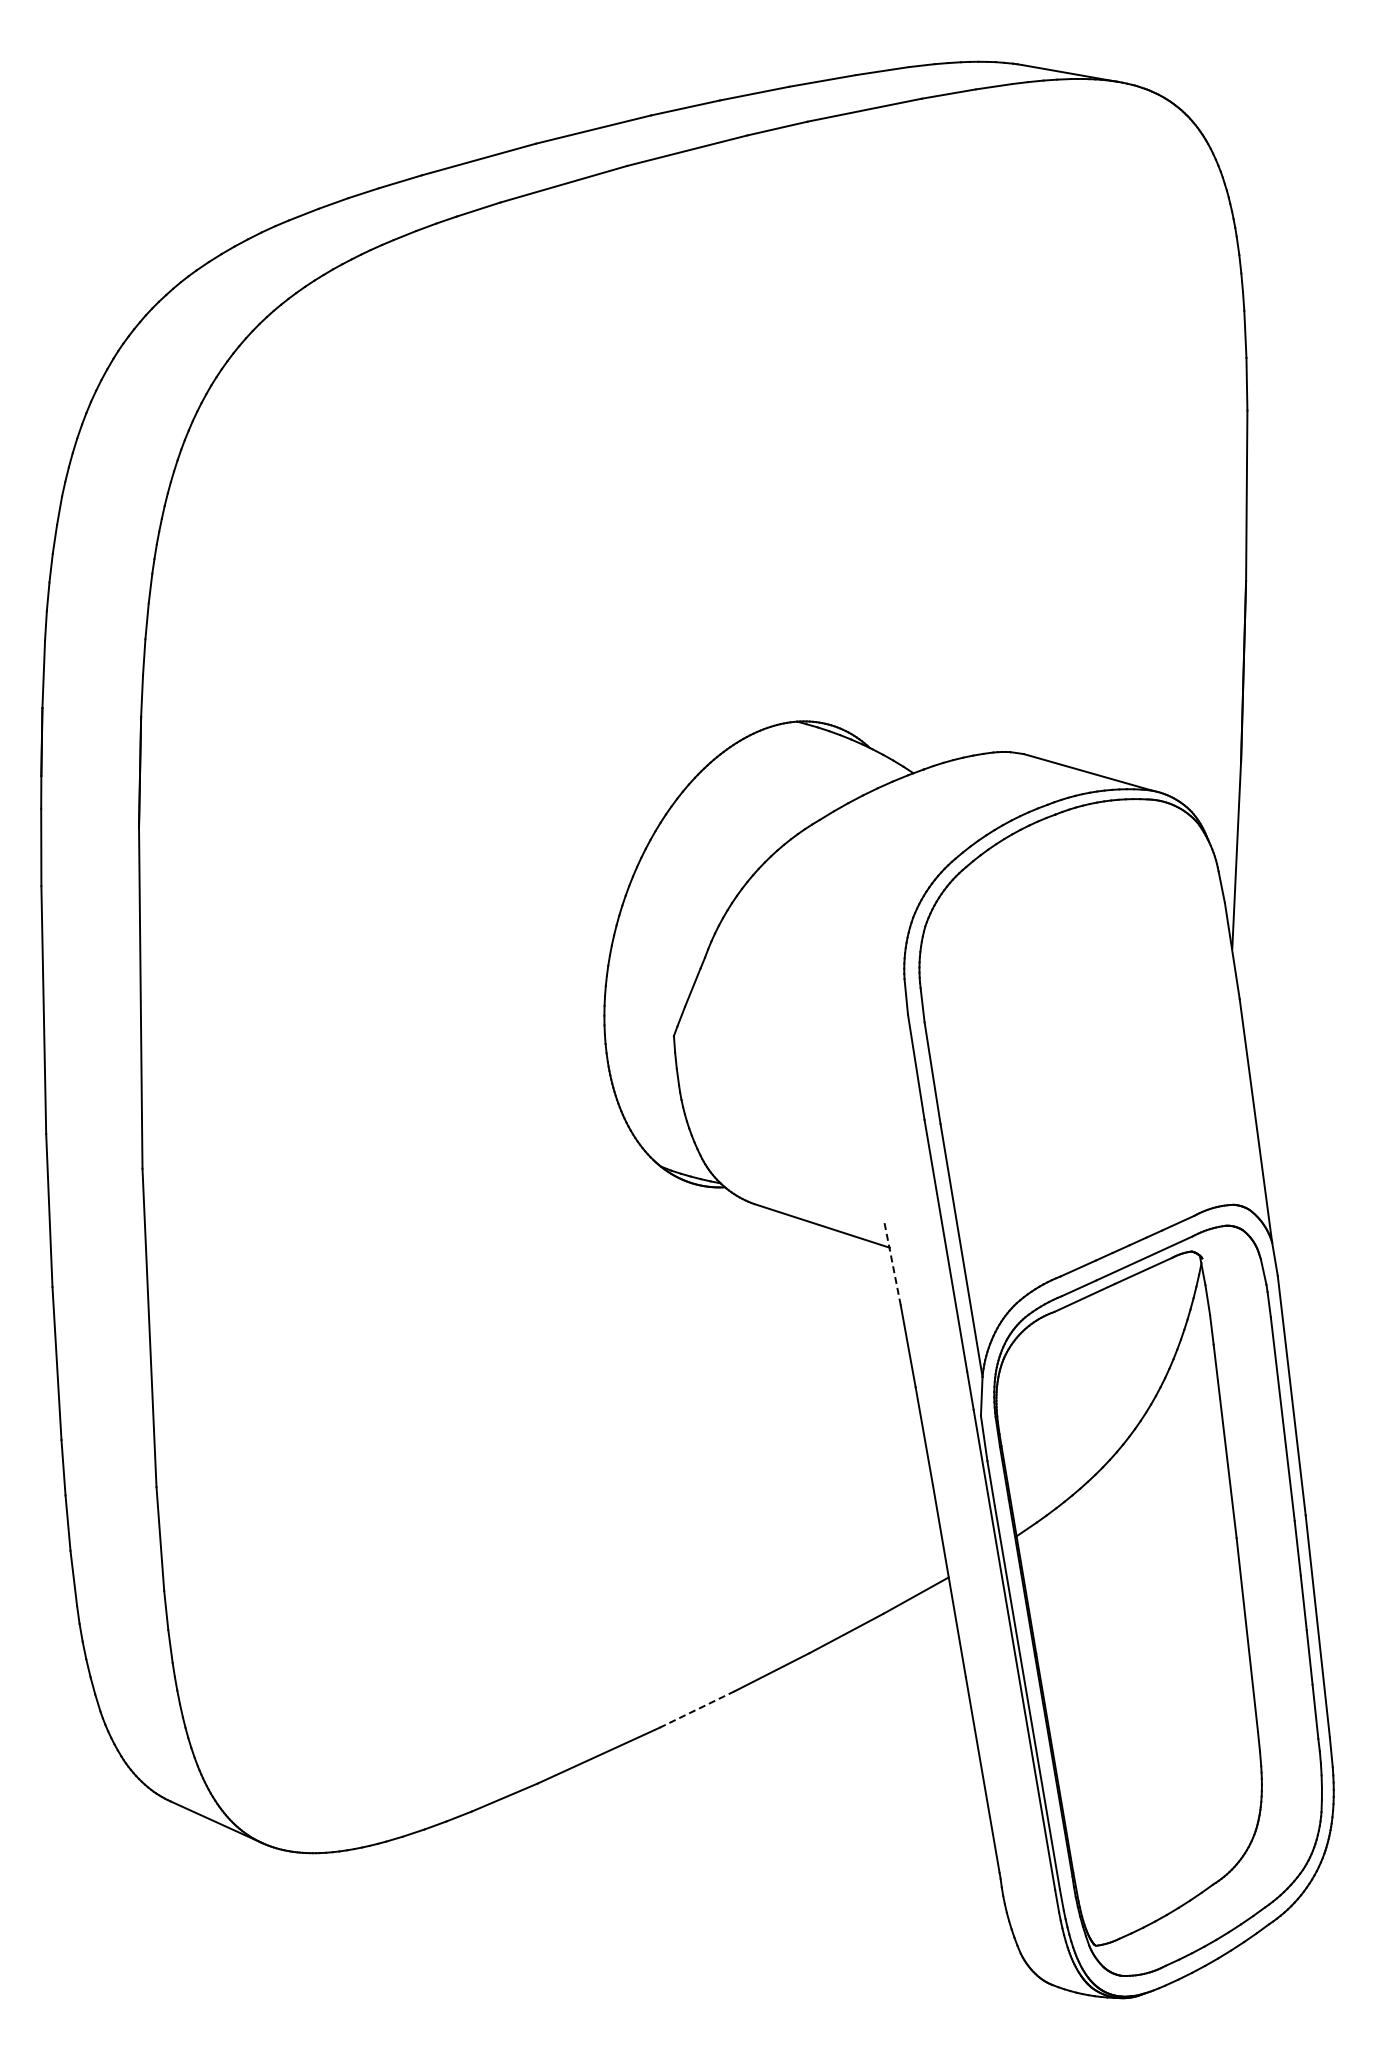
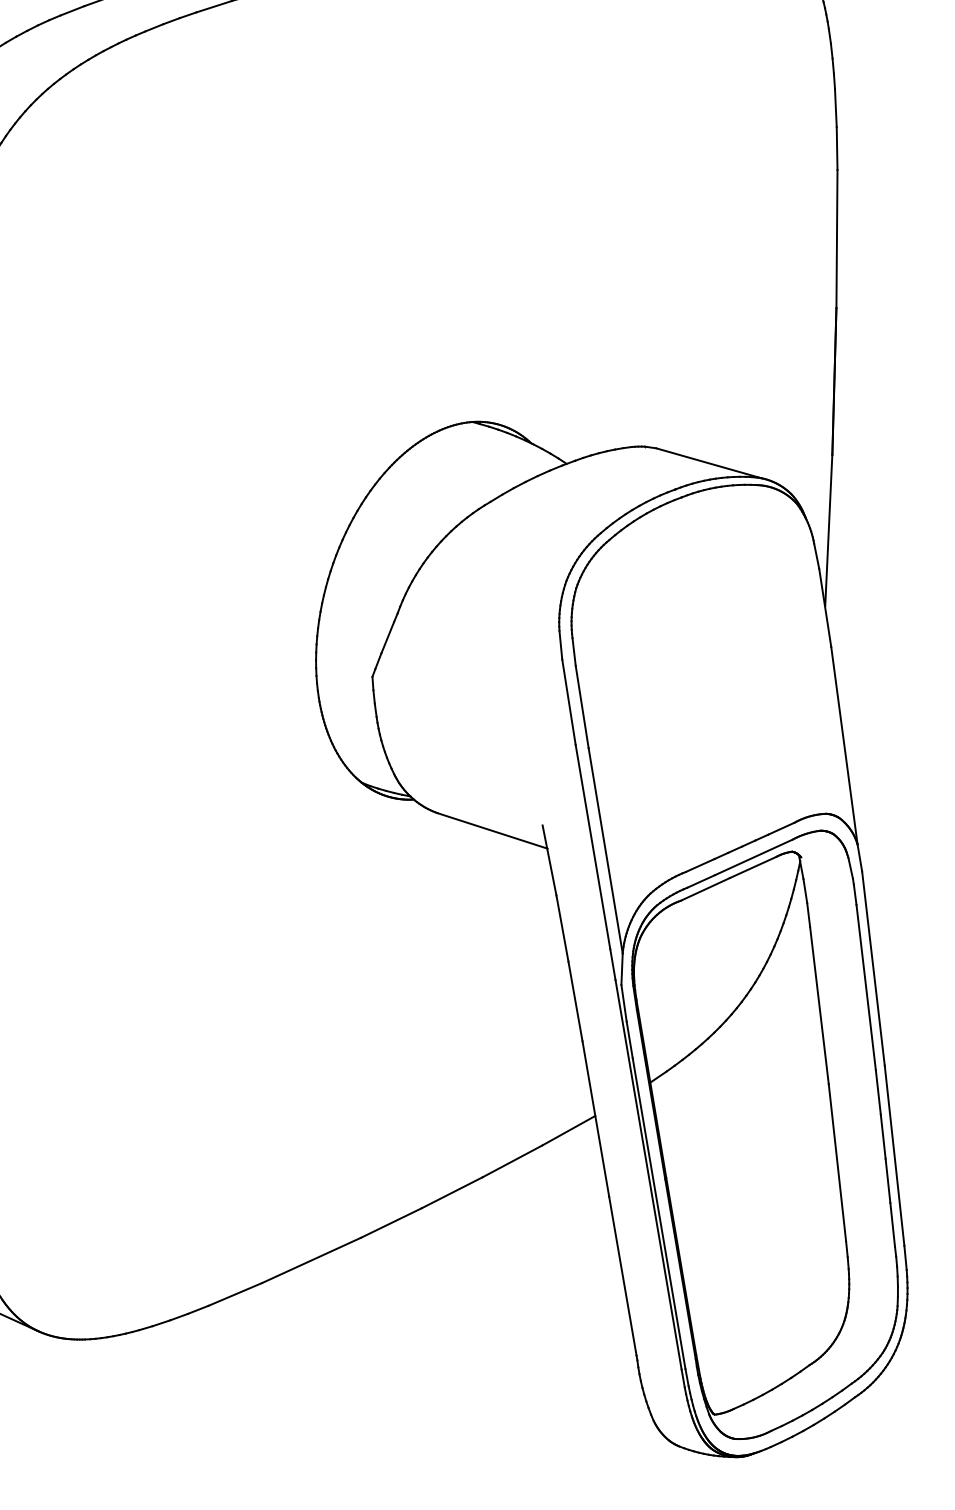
line: (892, 1261) -> (549, 859), dashed -> solid
line: (697, 1709) -> (391, 1223), dashed -> solid

